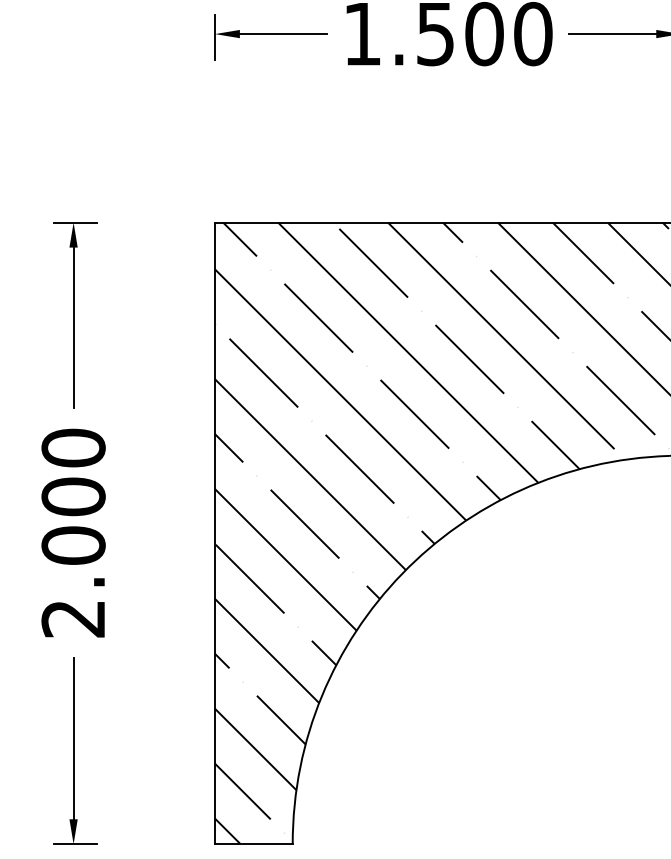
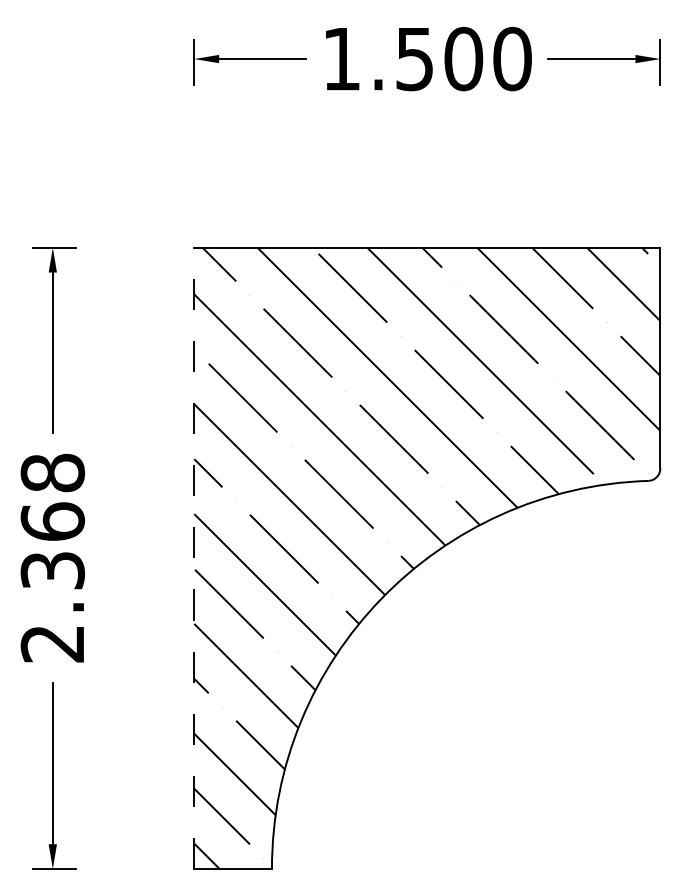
text: (73, 496) -> (52, 521), 2.000 -> 2.368
line: (215, 533) -> (194, 558), solid -> dashed

